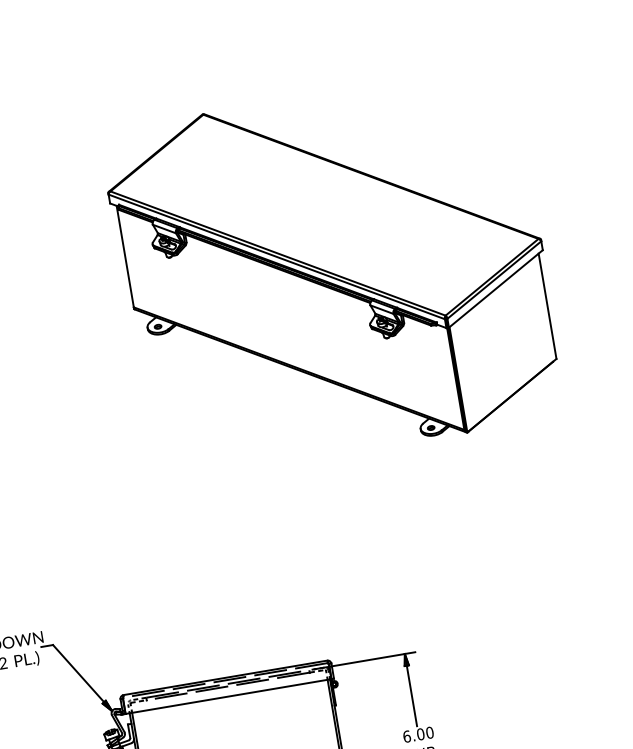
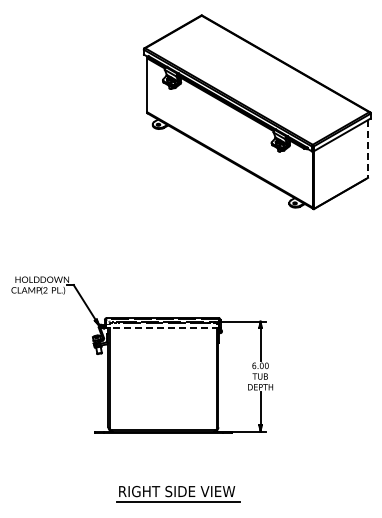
line: (548, 305) -> (368, 148), solid -> dashed
line: (228, 696) -> (162, 328), solid -> dashed

